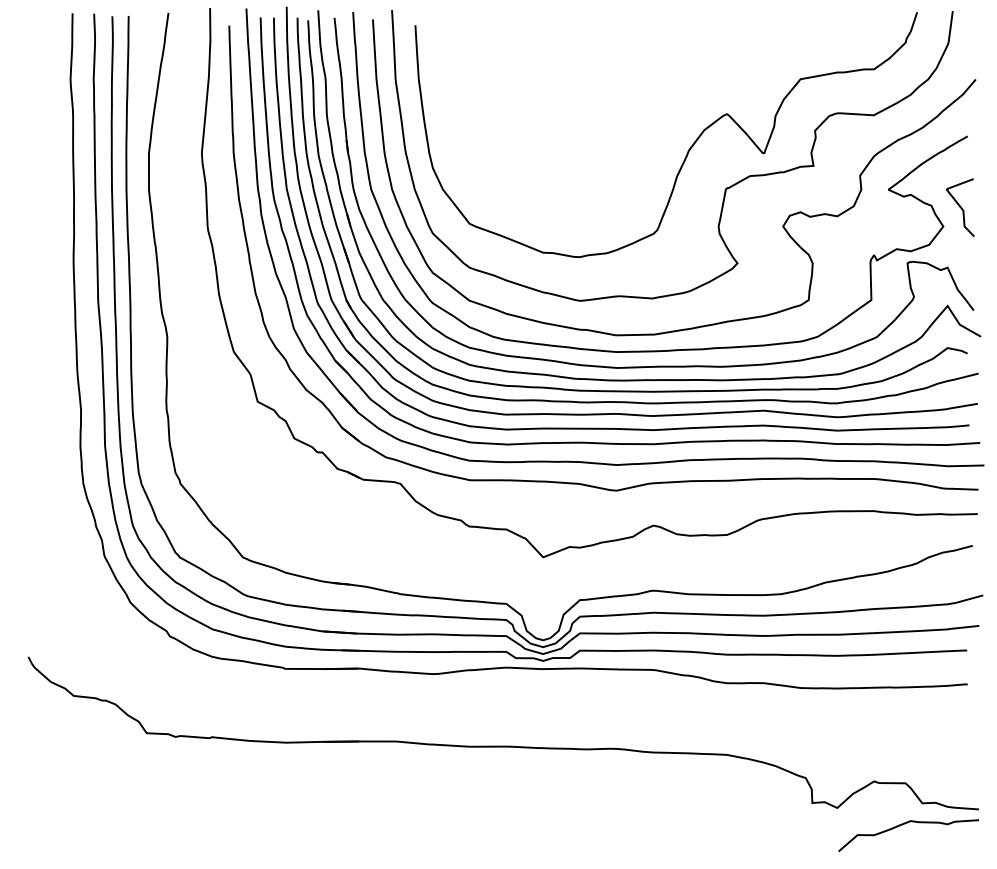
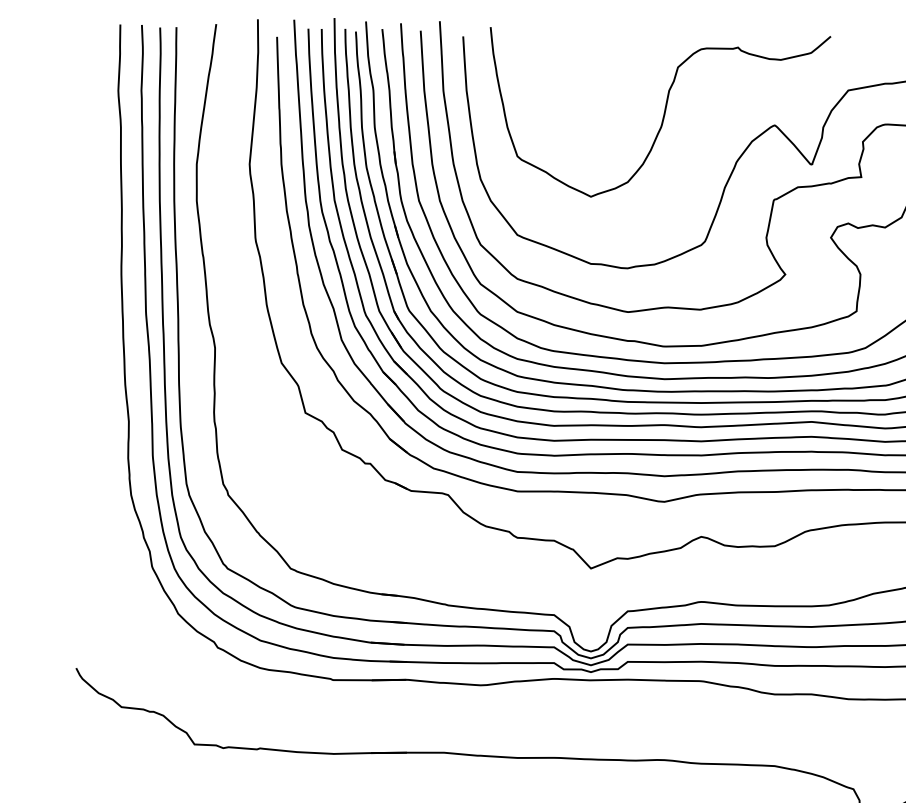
curve: (615, 102) -> (663, 113), added

